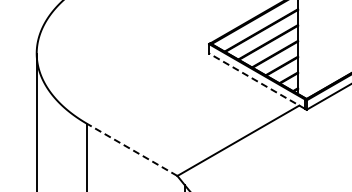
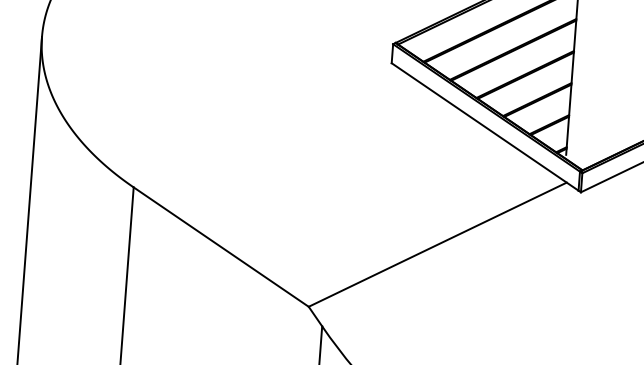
line: (257, 81) -> (485, 127), dashed -> solid
line: (131, 149) -> (219, 246), dashed -> solid

